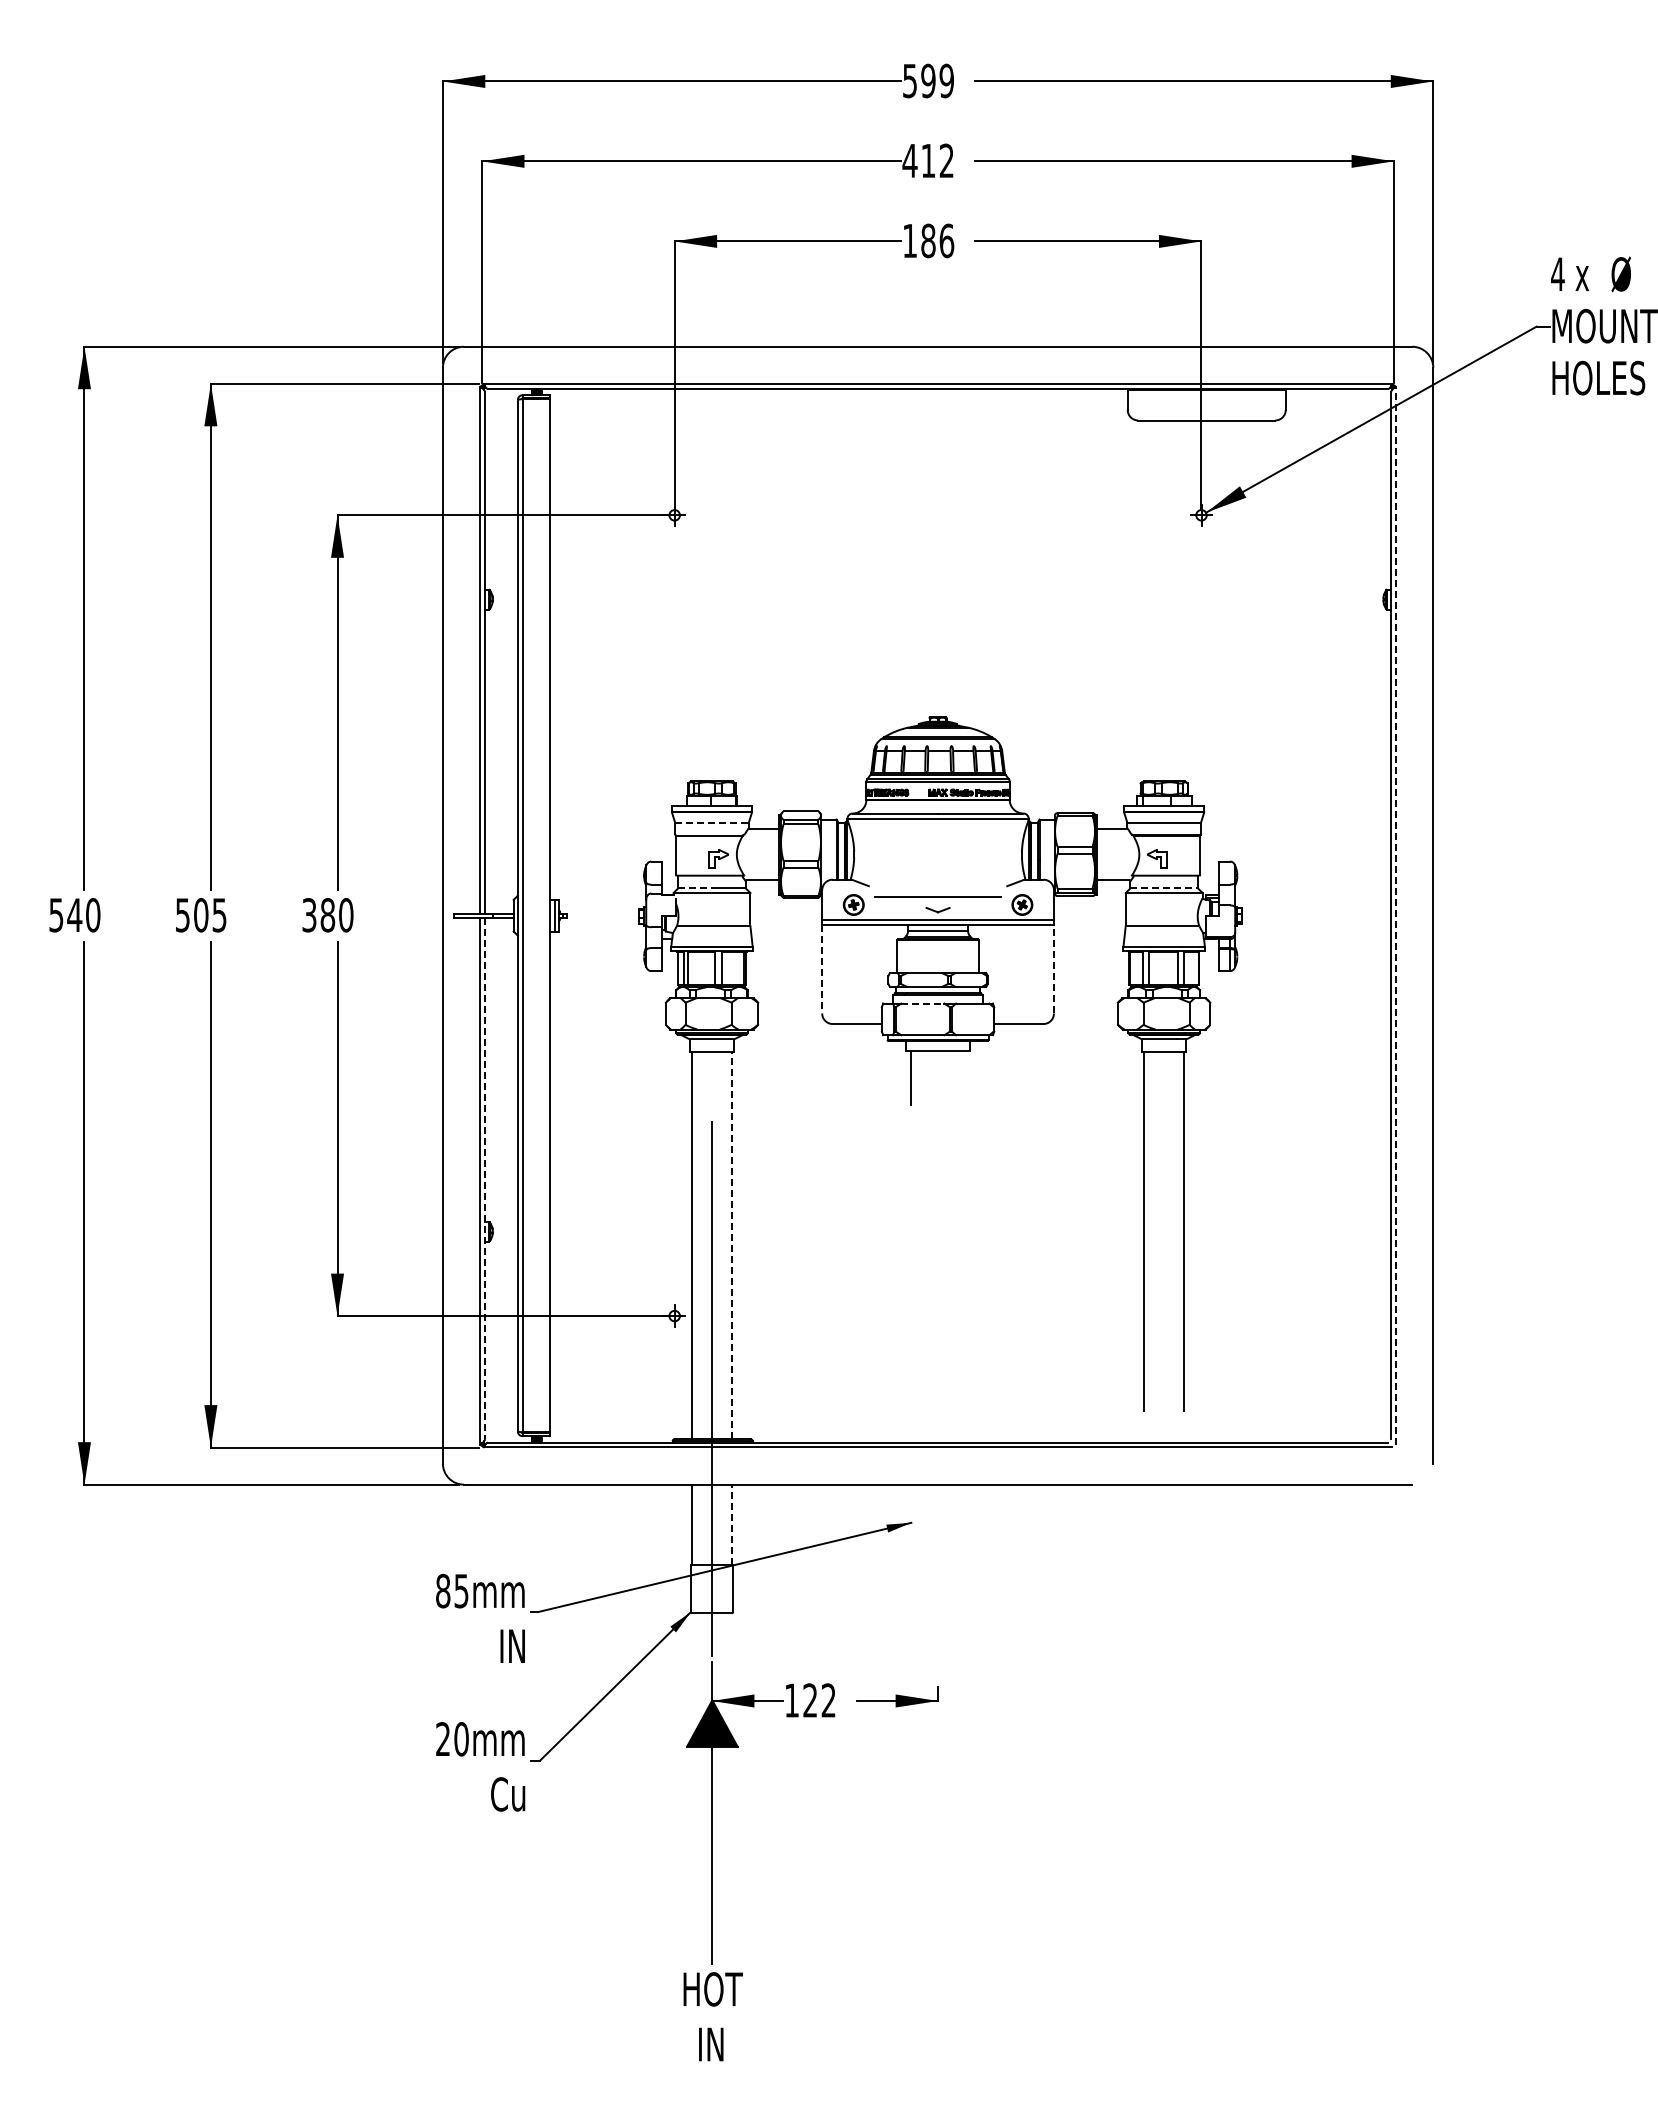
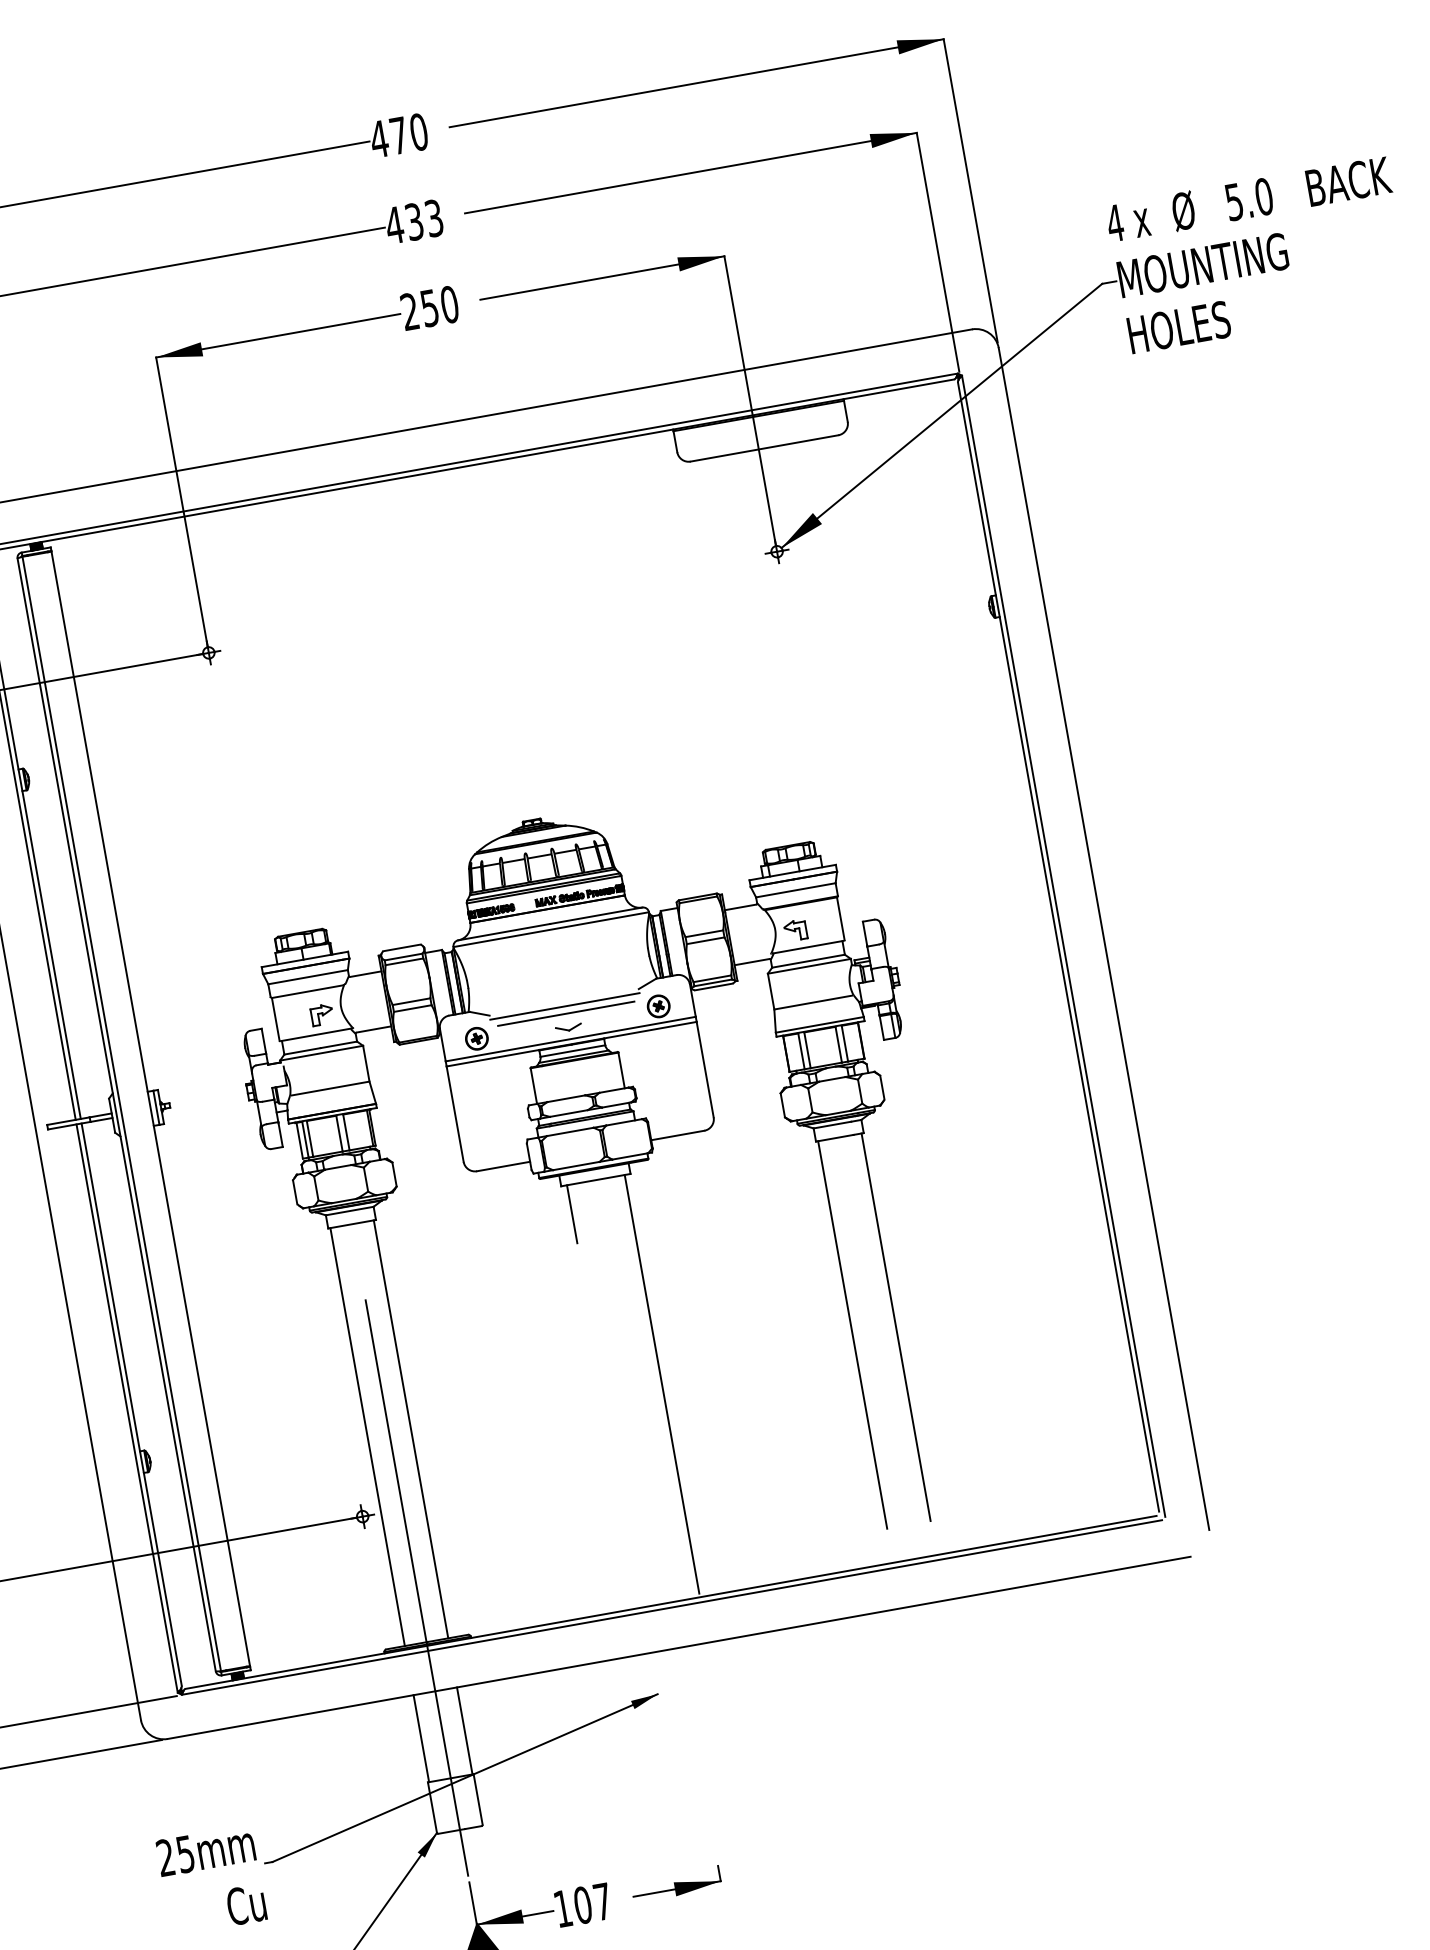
text: (928, 80) -> (399, 135), 599 -> 470
text: (937, 160) -> (424, 219), 412 -> 433
text: (928, 240) -> (429, 307), 186 -> 250
line: (711, 822) -> (307, 977), dashed -> solid
line: (695, 888) -> (302, 1051), dashed -> solid
line: (1164, 888) -> (808, 961), dashed -> solid
line: (937, 889) -> (564, 1006), added
line: (1395, 915) -> (1063, 946), dashed -> solid
line: (1053, 968) -> (704, 1068), dashed -> solid
line: (822, 969) -> (455, 1114), dashed -> solid
line: (922, 1003) -> (569, 1131), dashed -> solid
line: (485, 1178) -> (132, 1404), dashed -> solid
line: (732, 1245) -> (411, 1429), dashed -> solid
line: (964, 1245) -> (661, 1384), added
line: (732, 1524) -> (465, 1730), dashed -> solid
text: (443, 1590) -> (166, 1857), 85mm -> 25mm
text: (508, 1646) -> (246, 1904), IN -> Cu
text: (819, 1700) -> (592, 1903), 122 -> 107

